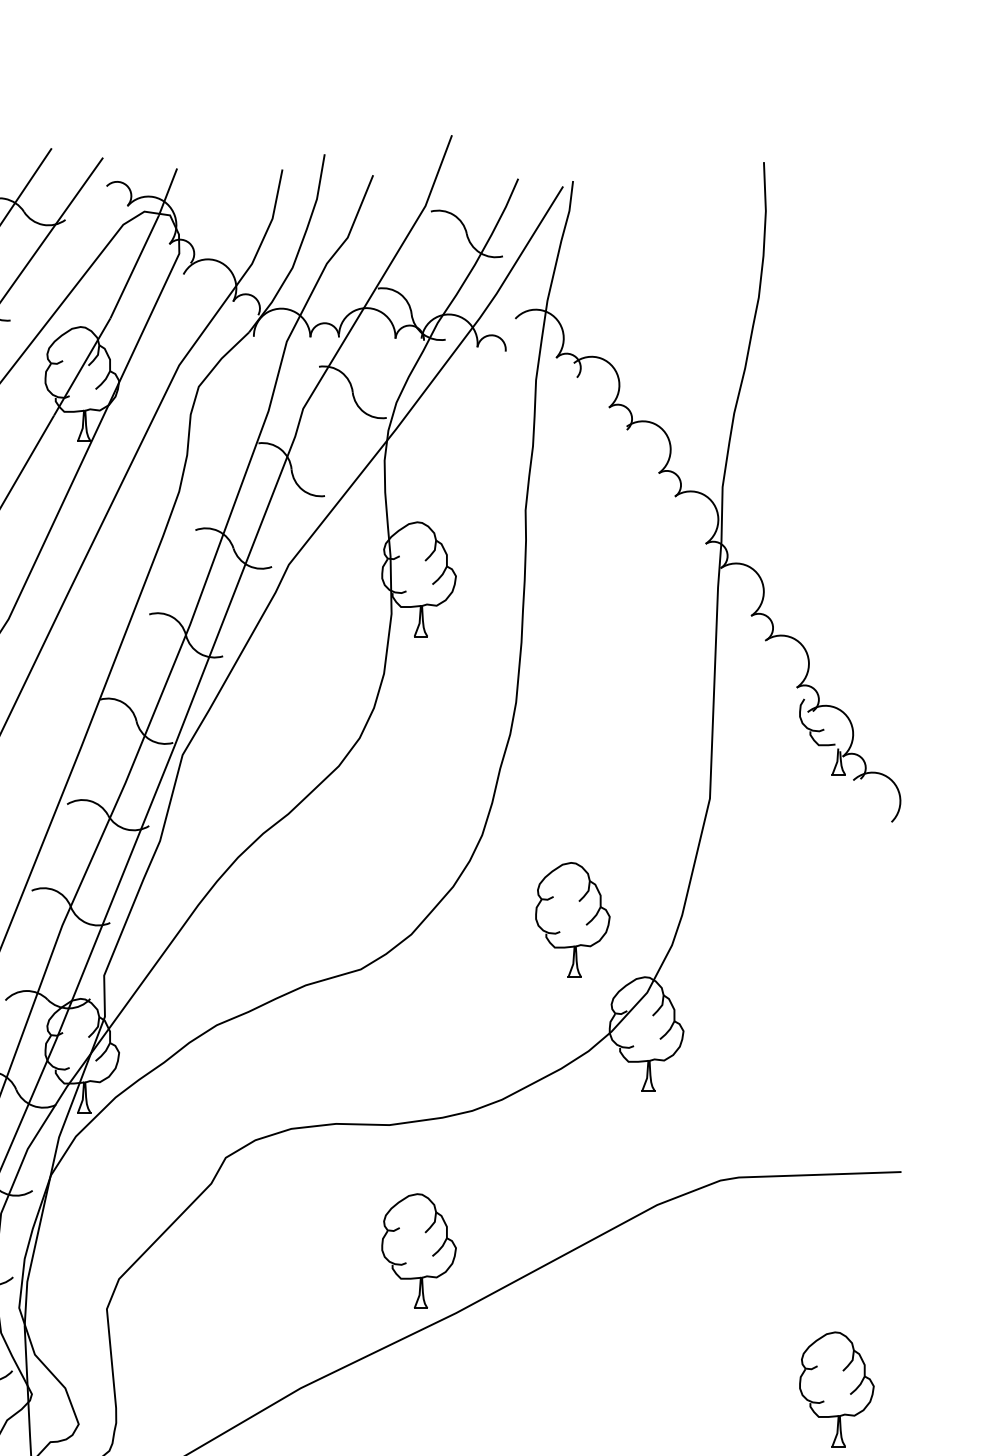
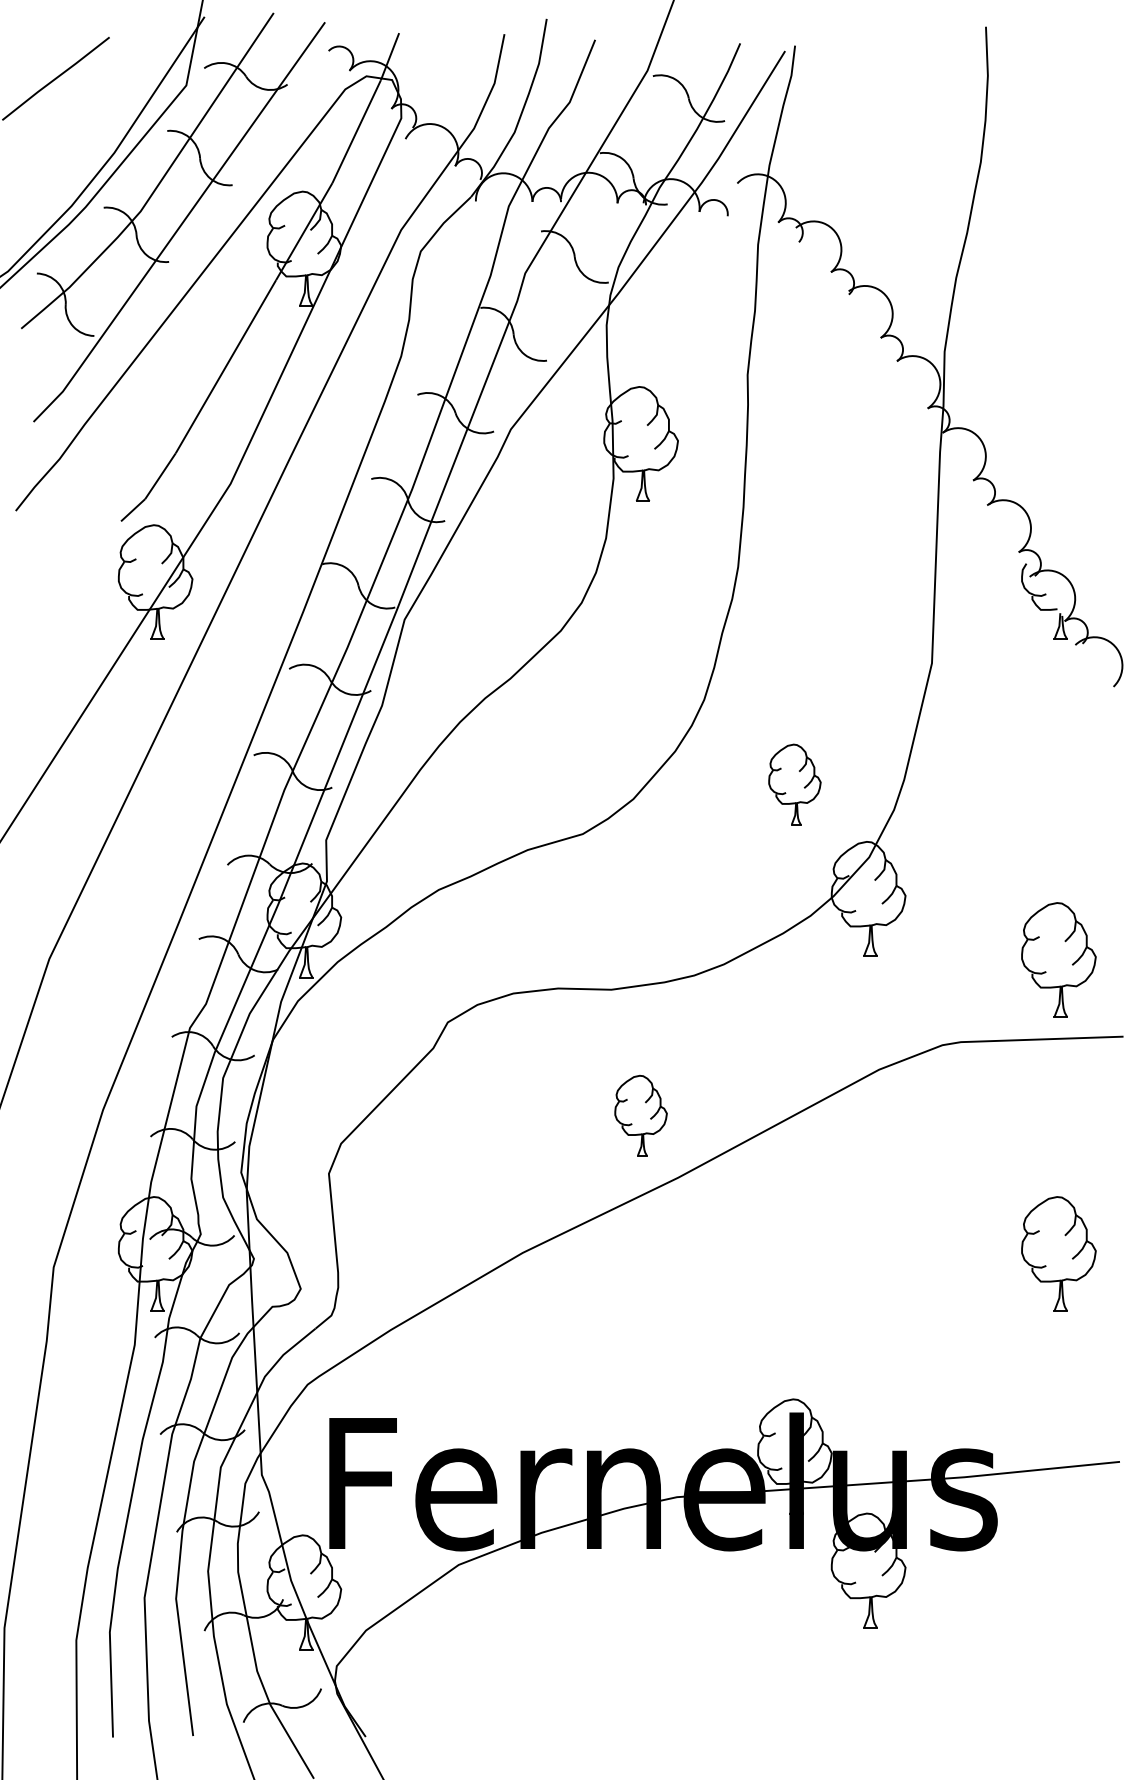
part: (572, 919) -> (794, 784), size x0.7
part: (836, 1094) -> (1058, 959), added
part: (418, 1250) -> (640, 1115), size x0.7

